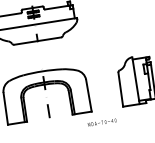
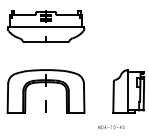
text: (102, 121) -> (111, 126), moved

